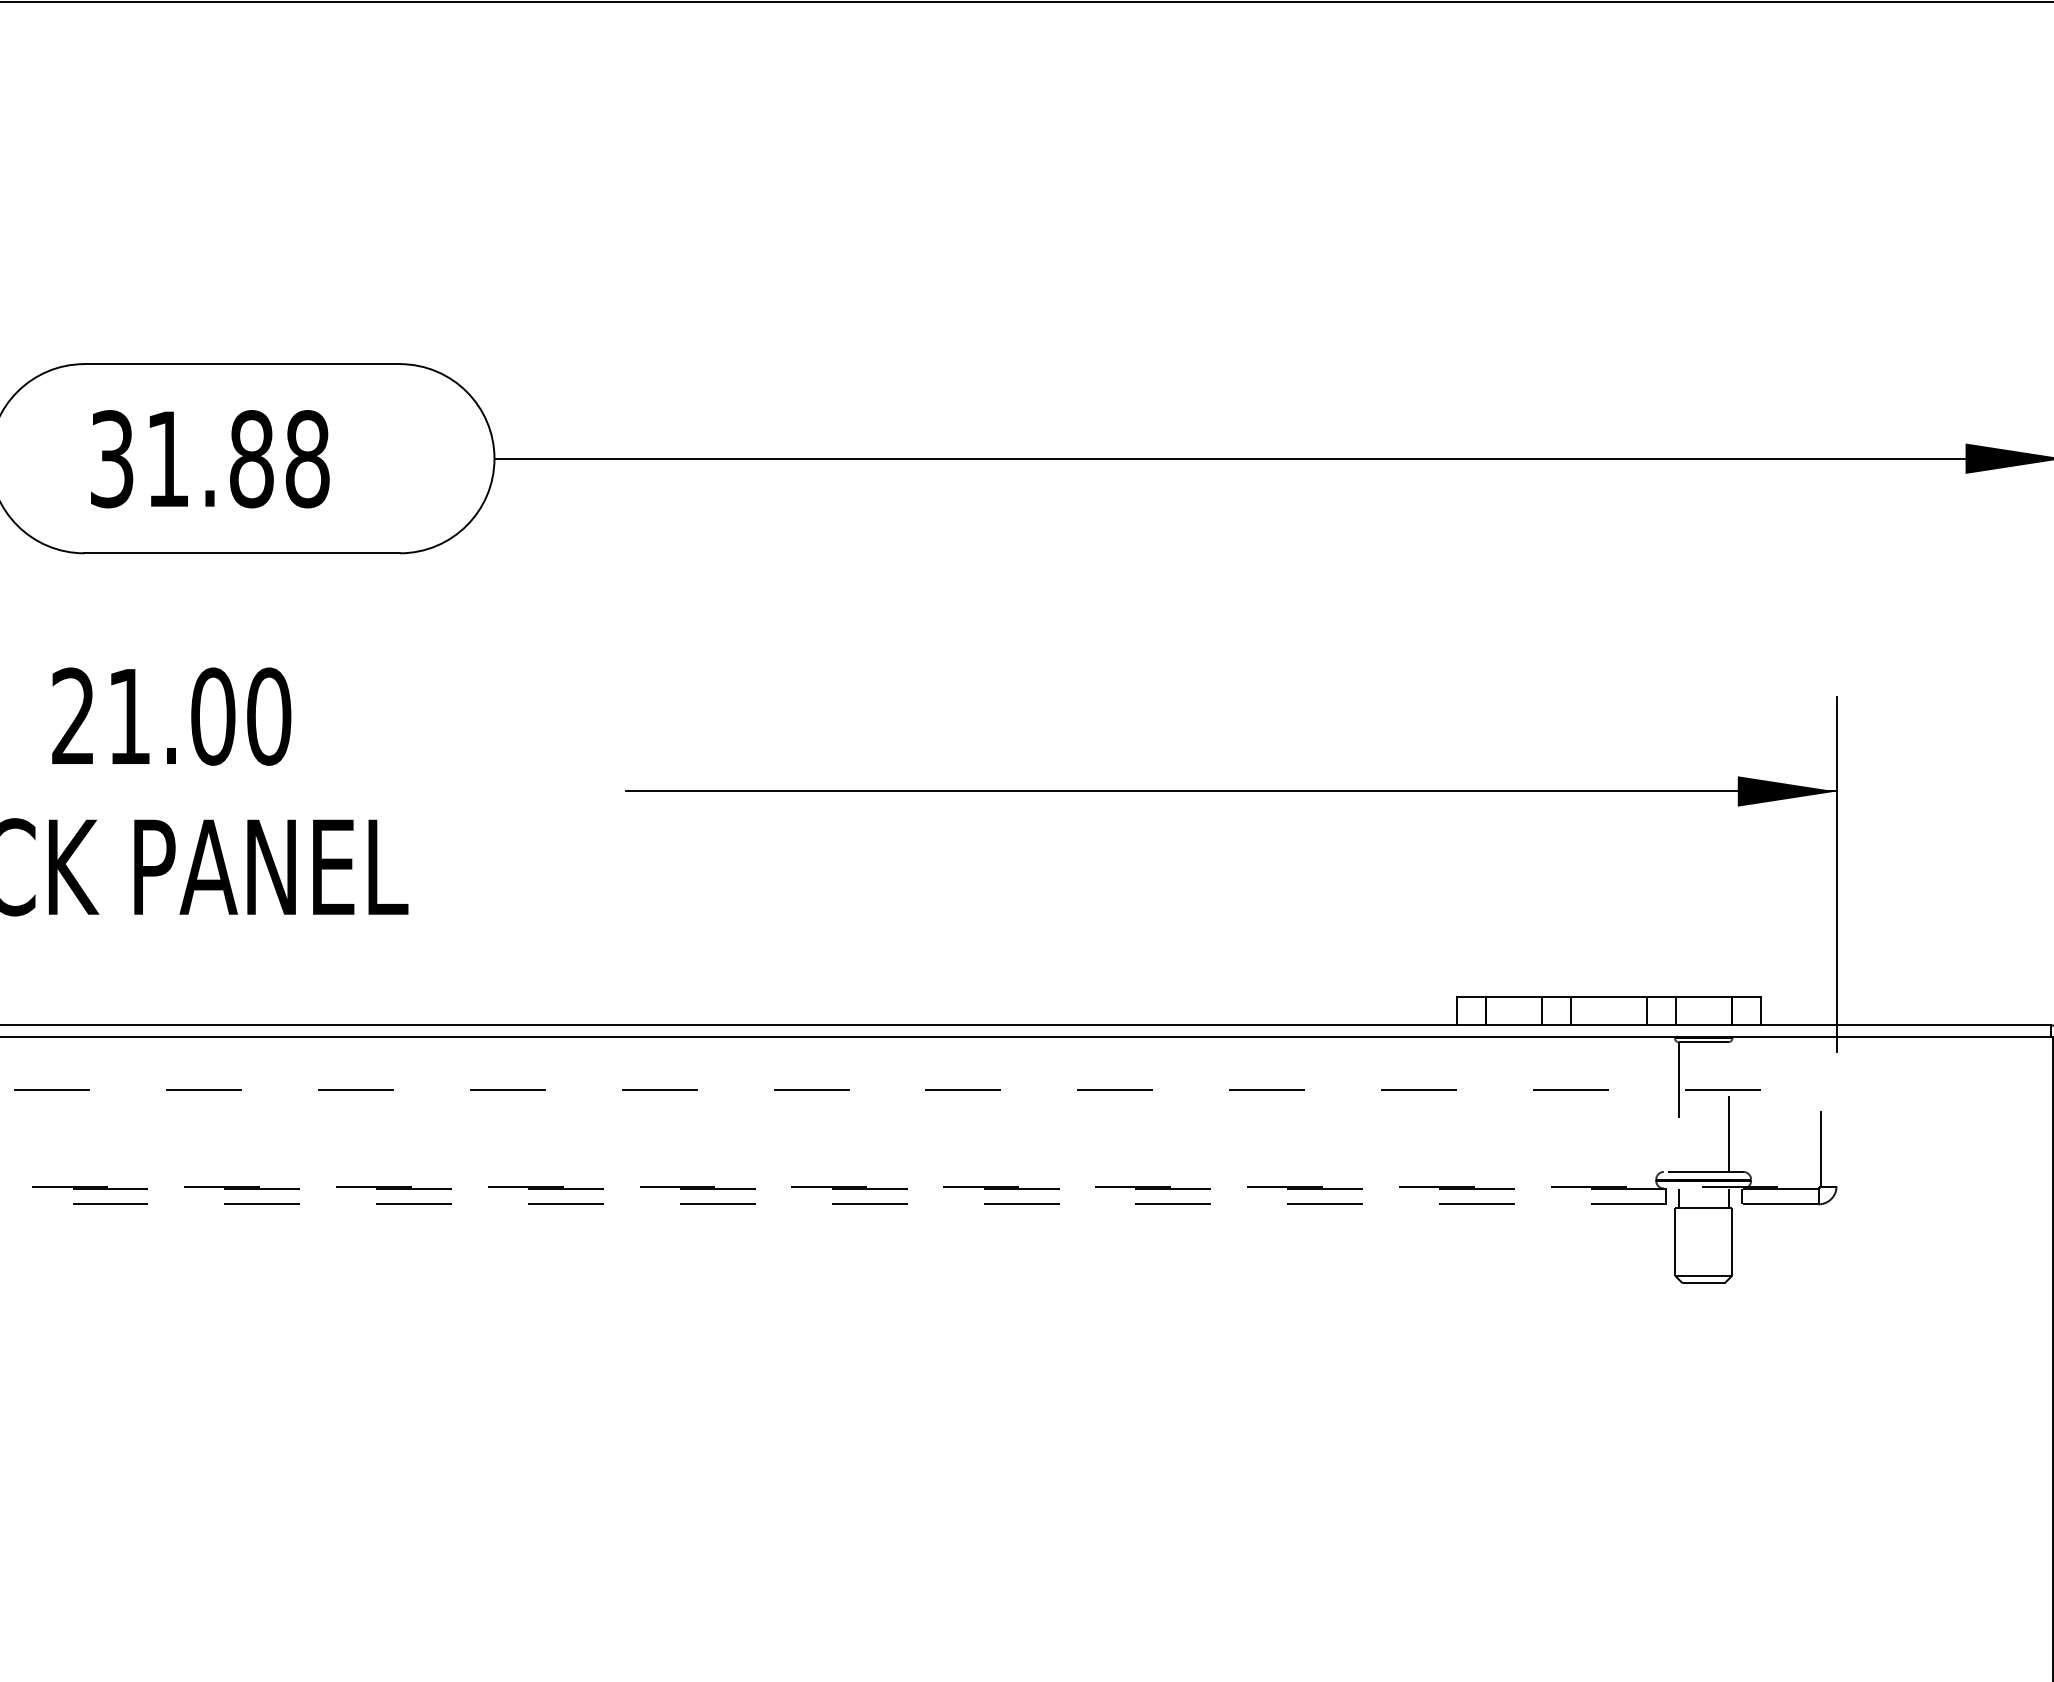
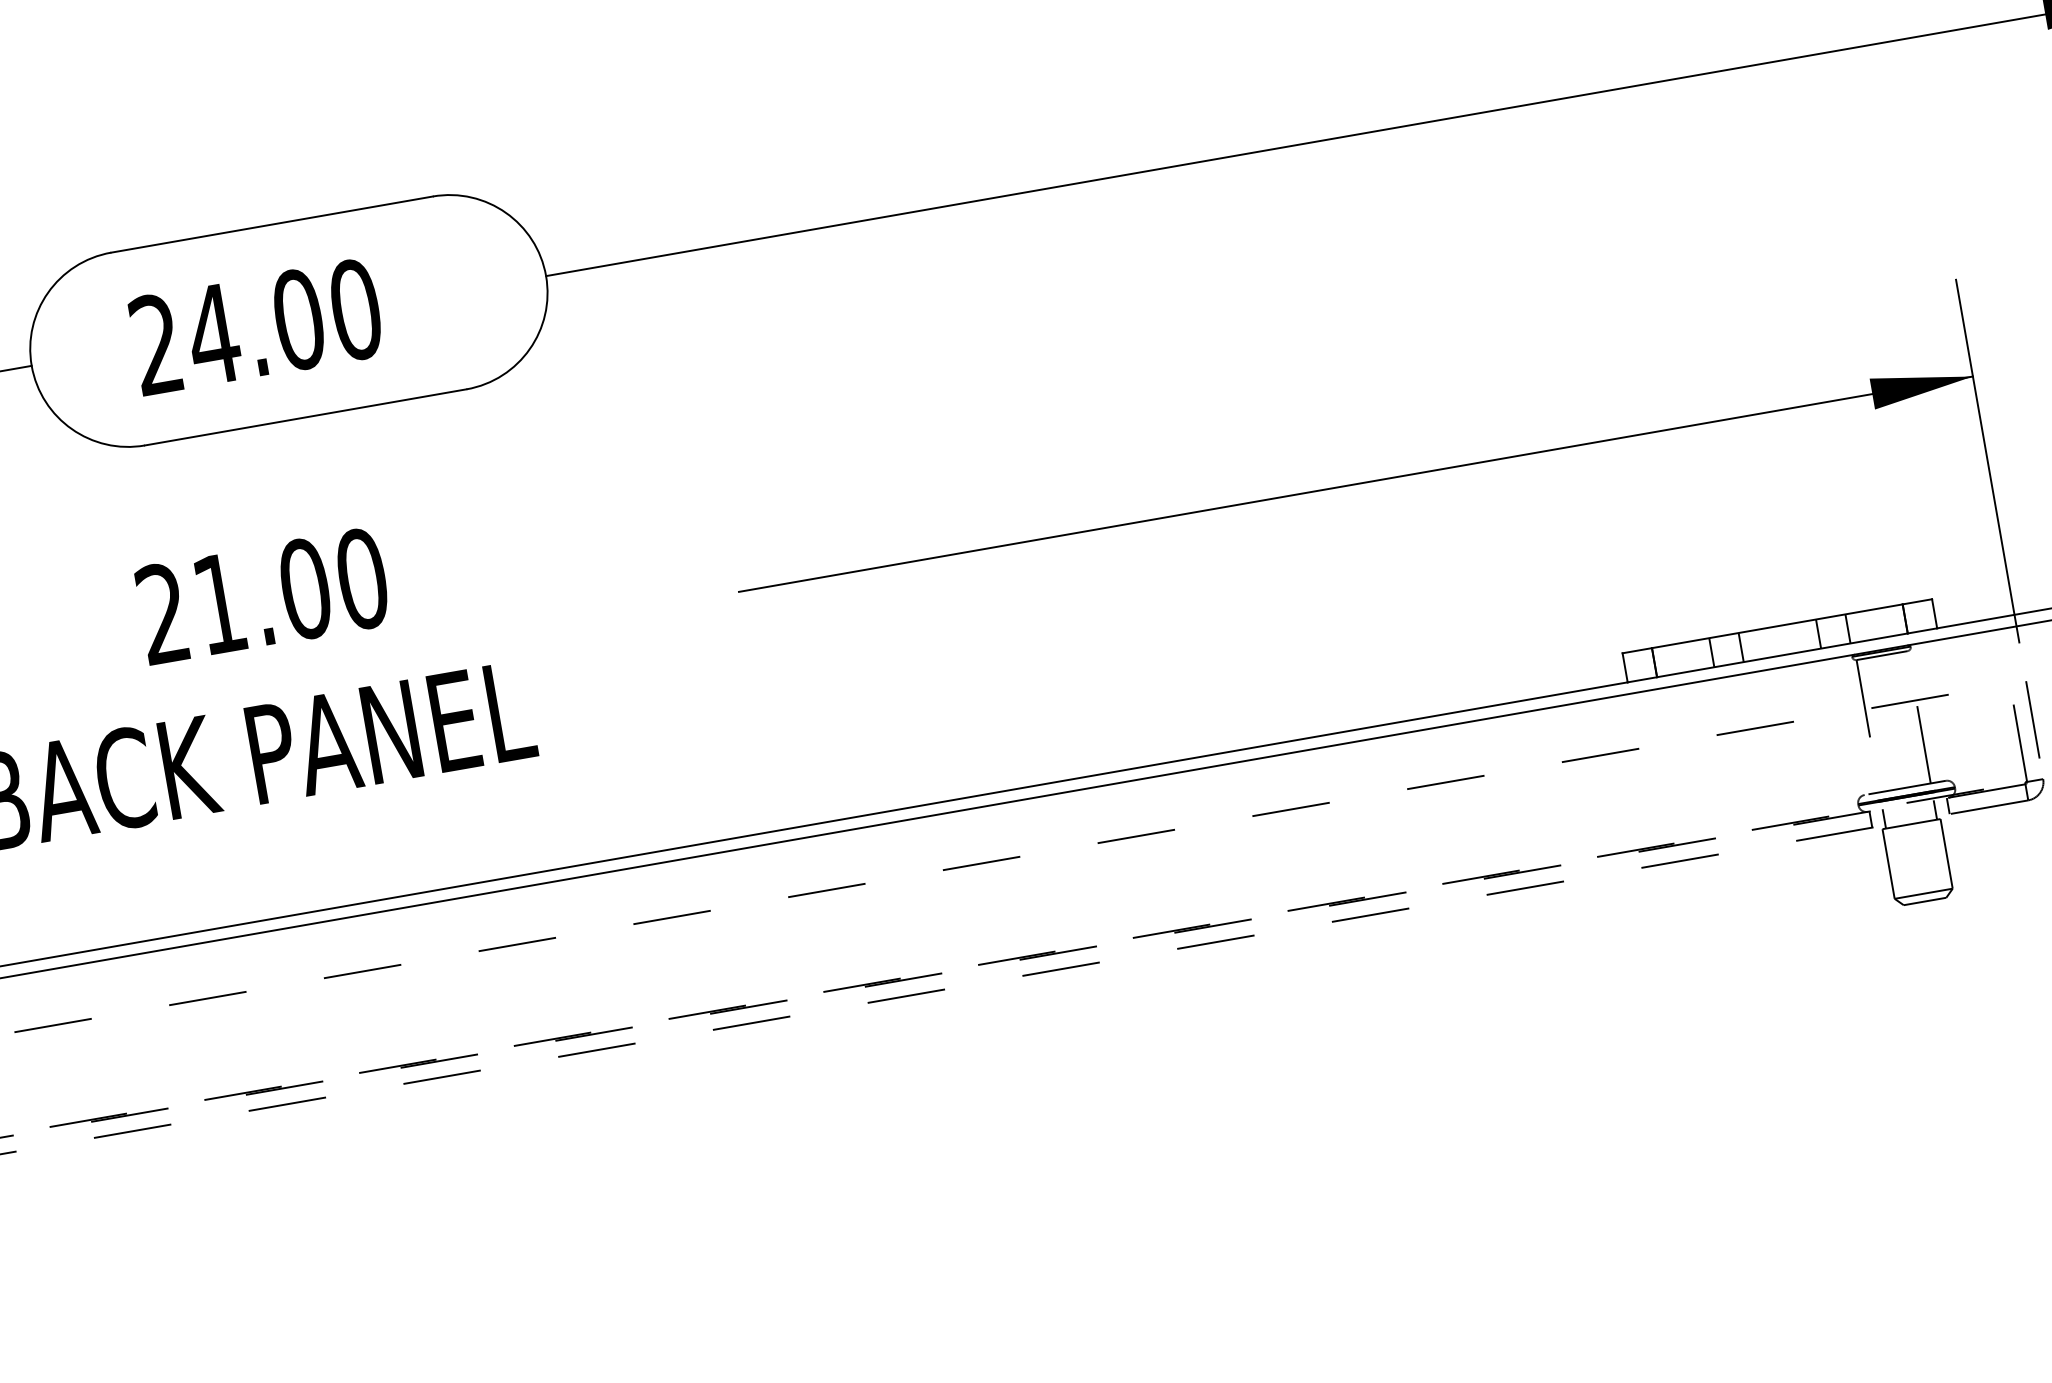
text: (209, 459) -> (255, 327), 31.88 -> 24.00
line: (1836, 1127) -> (2032, 718), added

